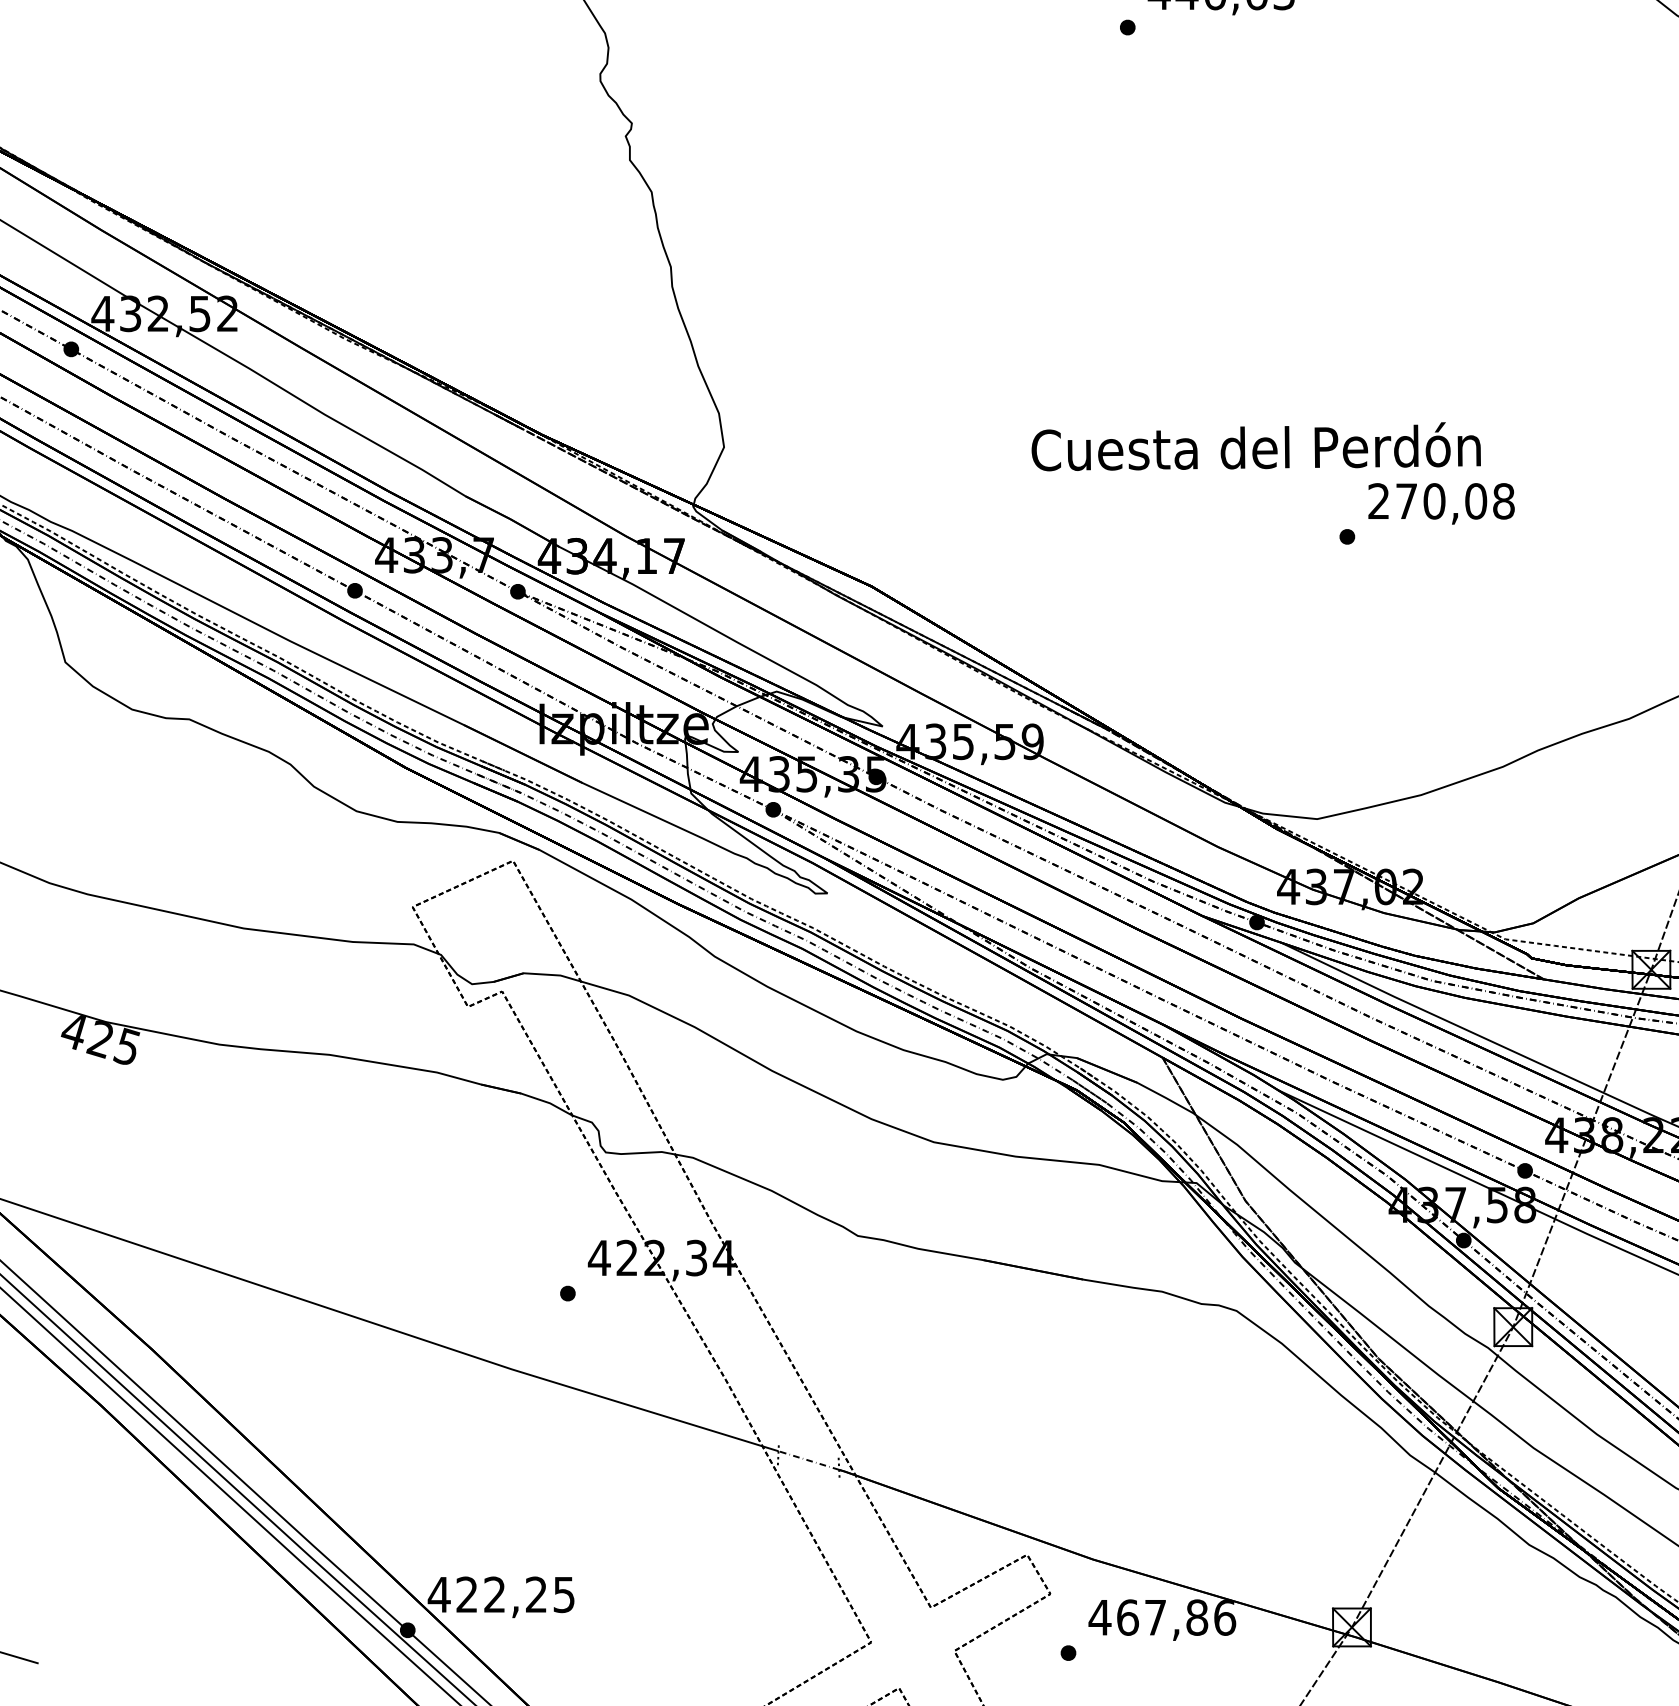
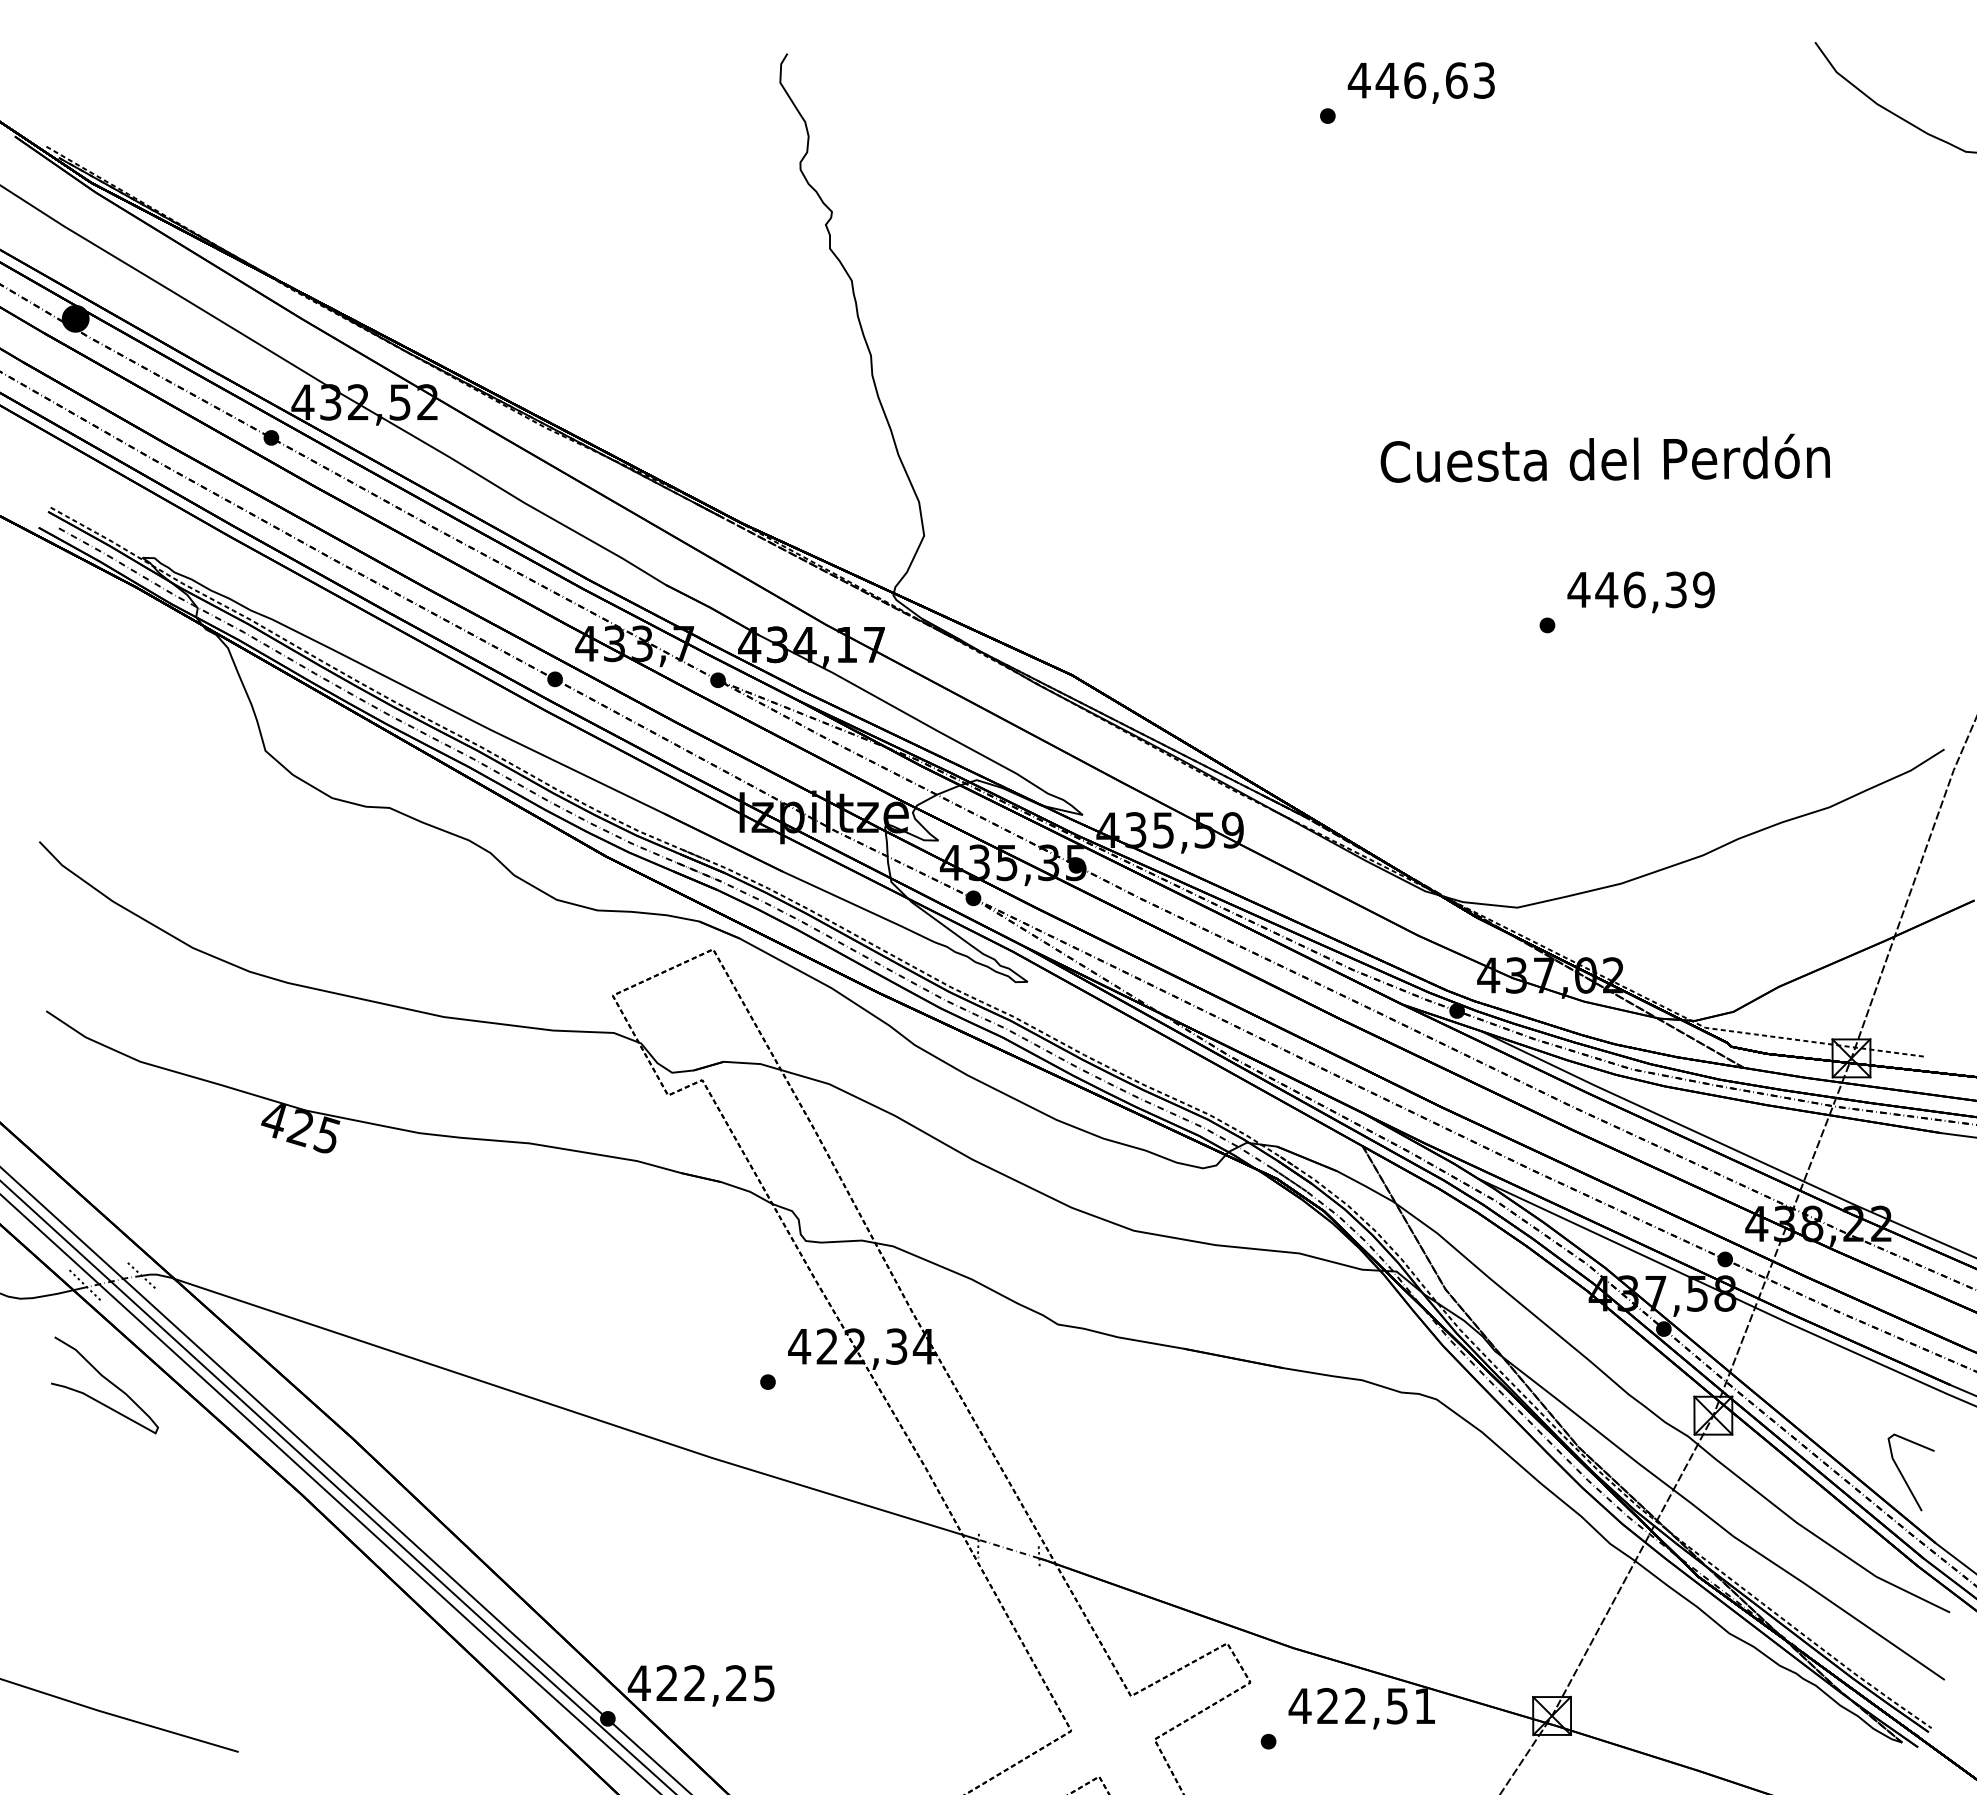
text: (1255, 445) -> (1604, 457), moved
text: (1440, 500) -> (1640, 589), 270,08 -> 446,39
text: (1176, 1616) -> (1376, 1705), 467,86 -> 422,51

